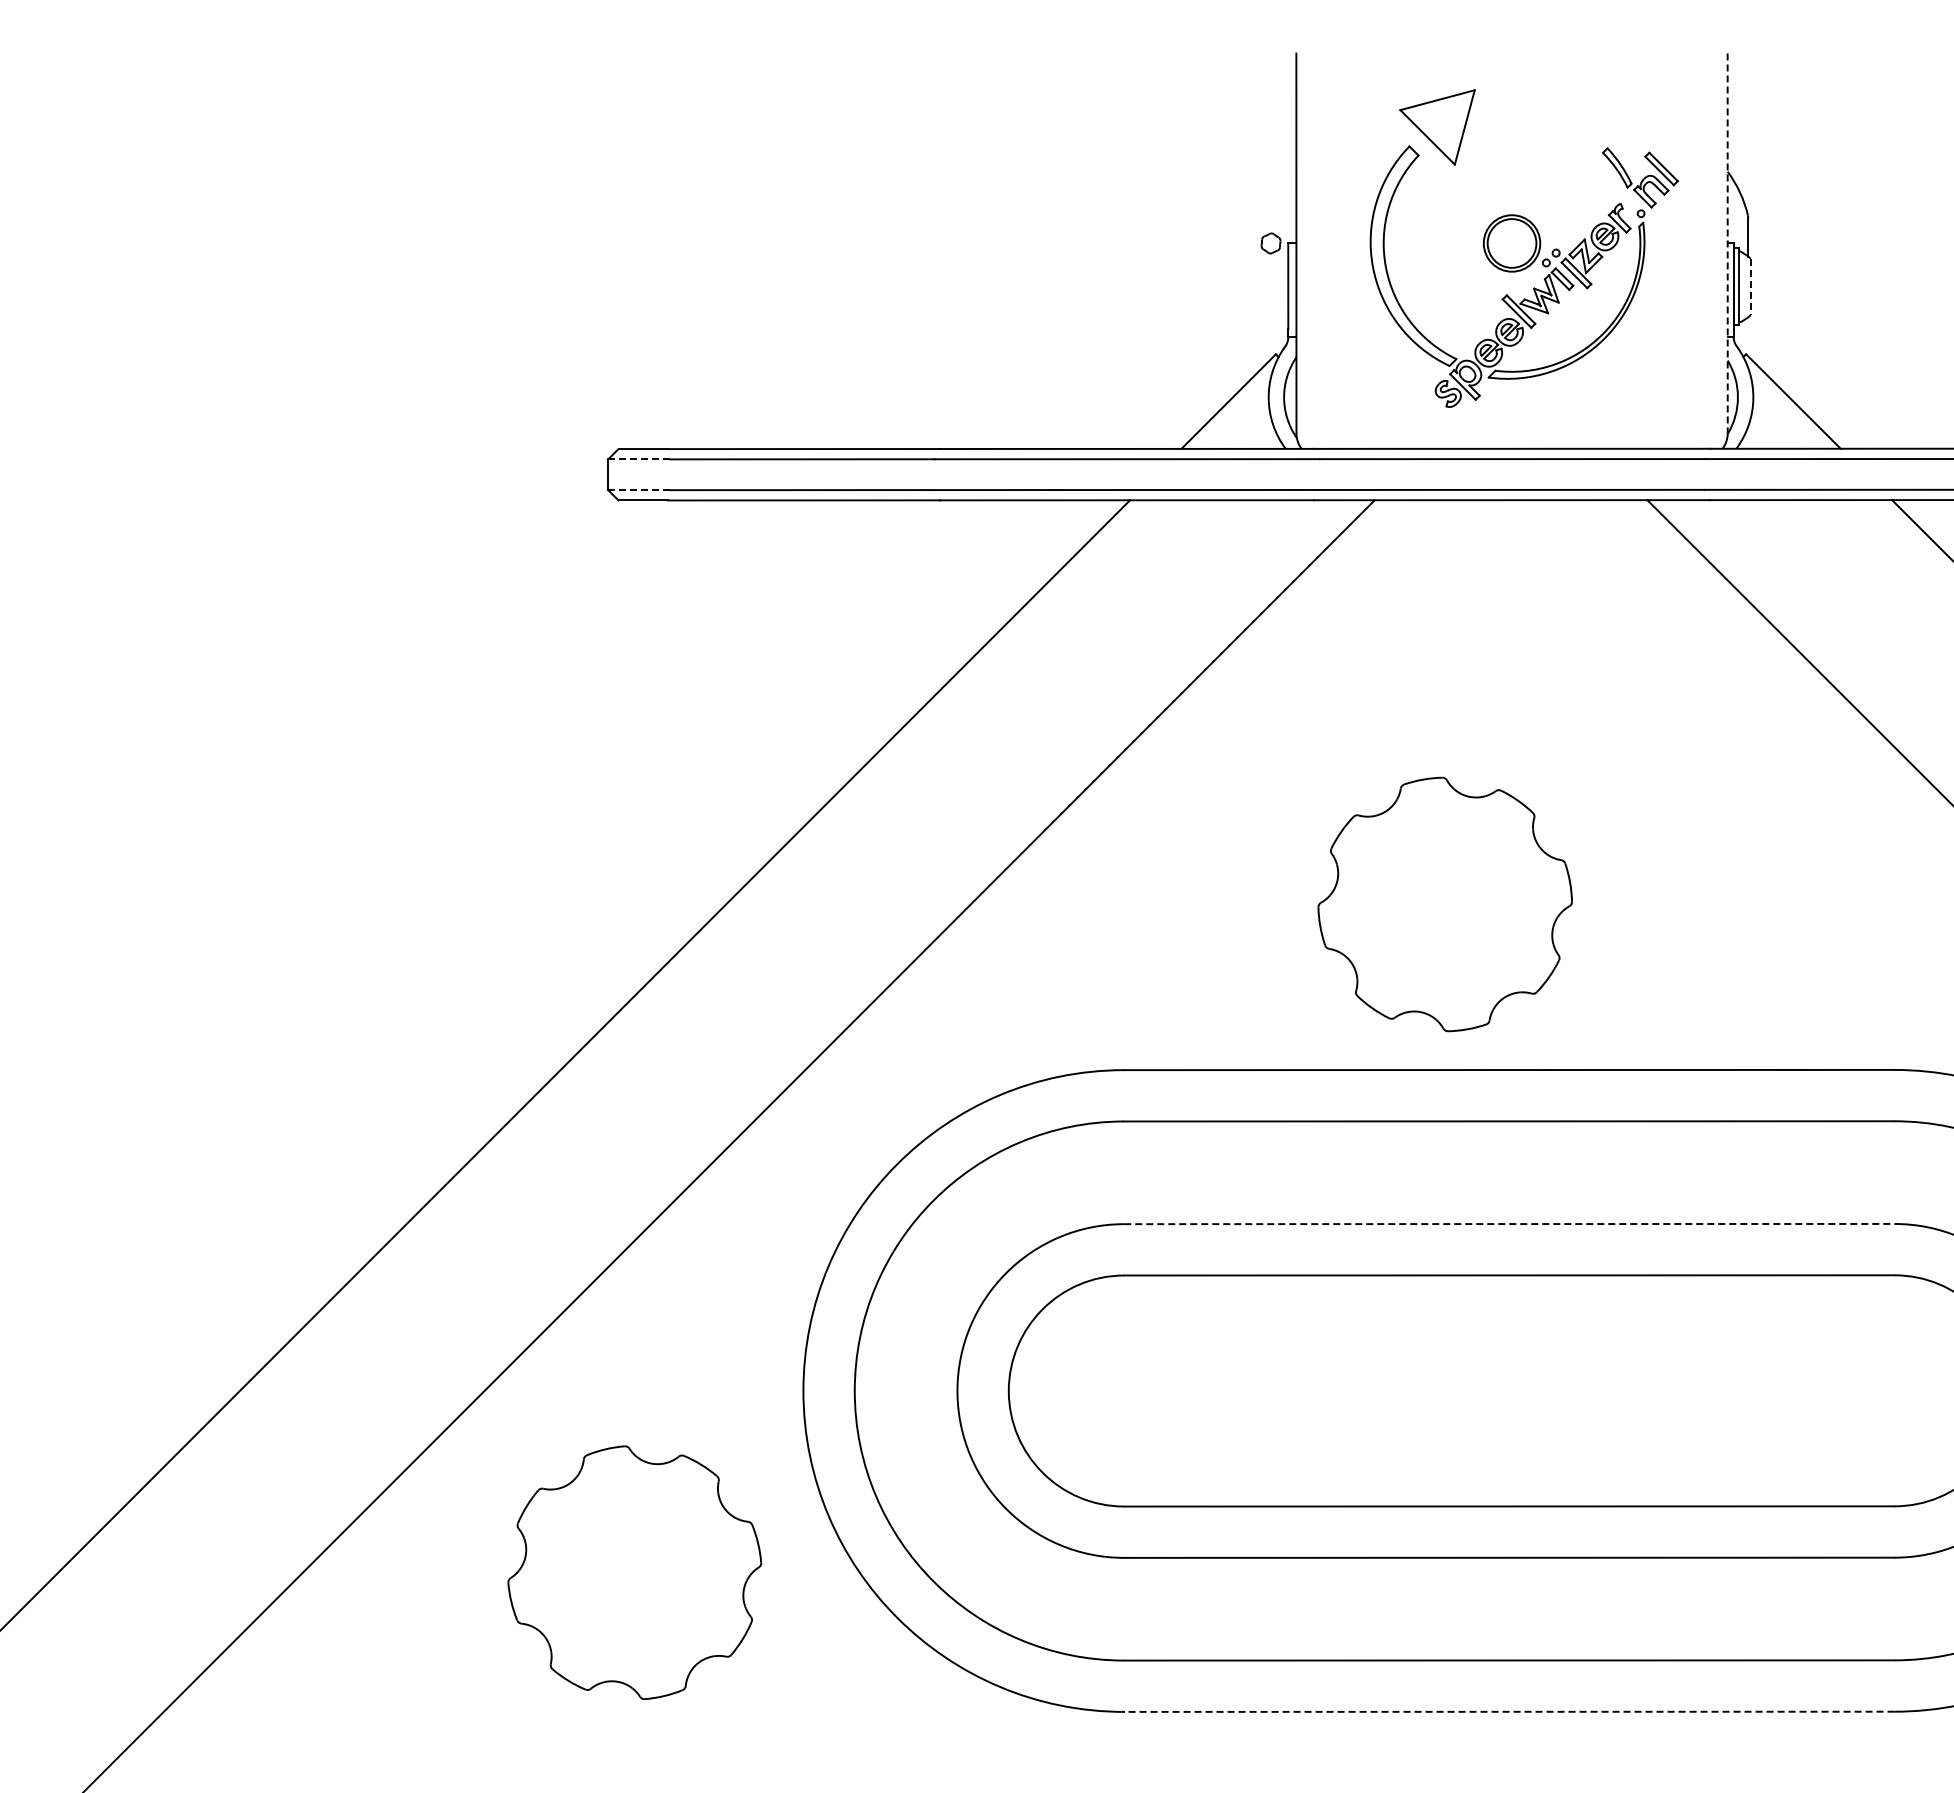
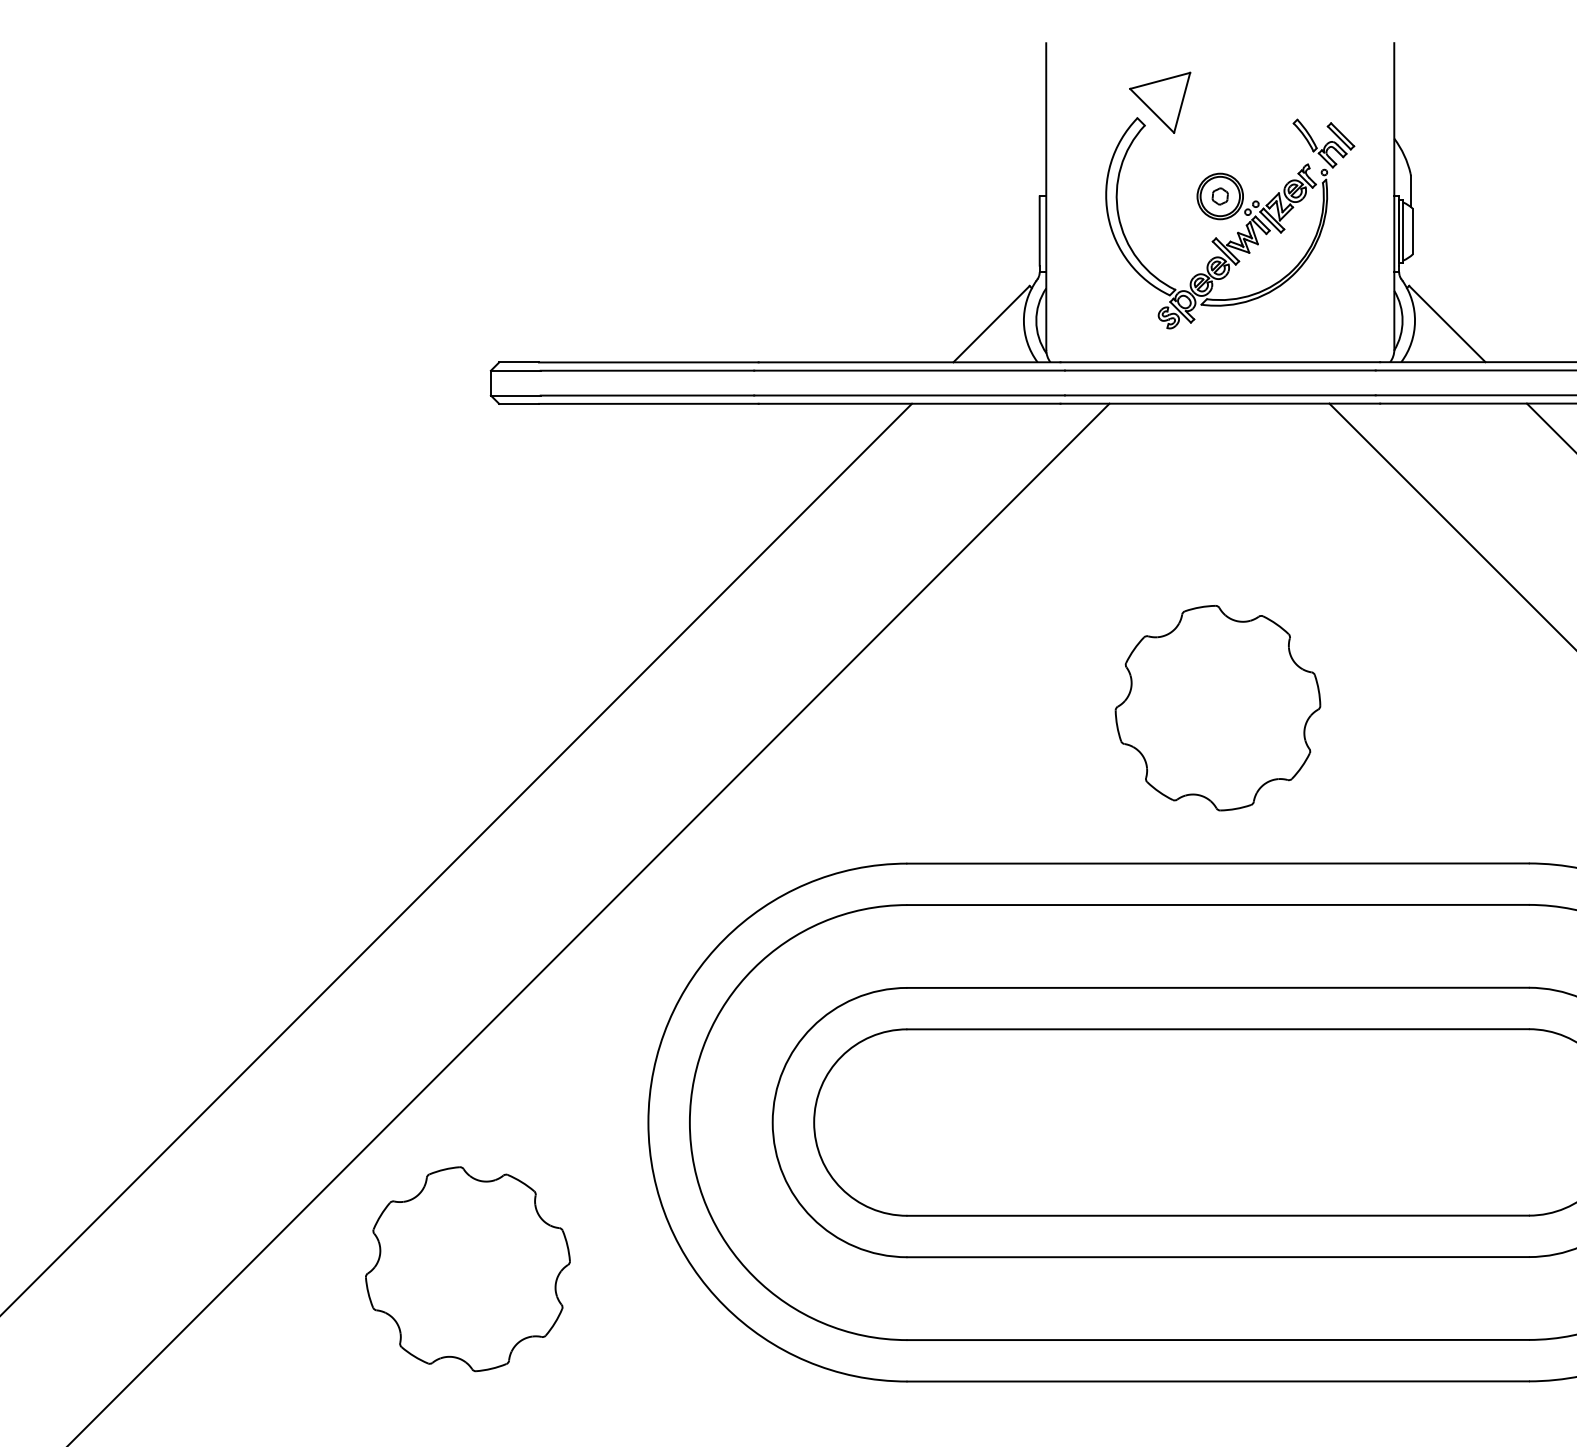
part: (1270, 243) -> (1219, 196), moved
line: (1727, 243) -> (1394, 196), dashed -> solid
line: (1750, 287) -> (1412, 232), dashed -> solid
line: (639, 459) -> (516, 370), dashed -> solid
line: (639, 490) -> (516, 395), dashed -> solid
part: (1444, 904) -> (1217, 708), moved
line: (1509, 1224) -> (1218, 988), dashed -> solid
part: (634, 1572) -> (467, 1269), moved
line: (1508, 1711) -> (1217, 1381), dashed -> solid

